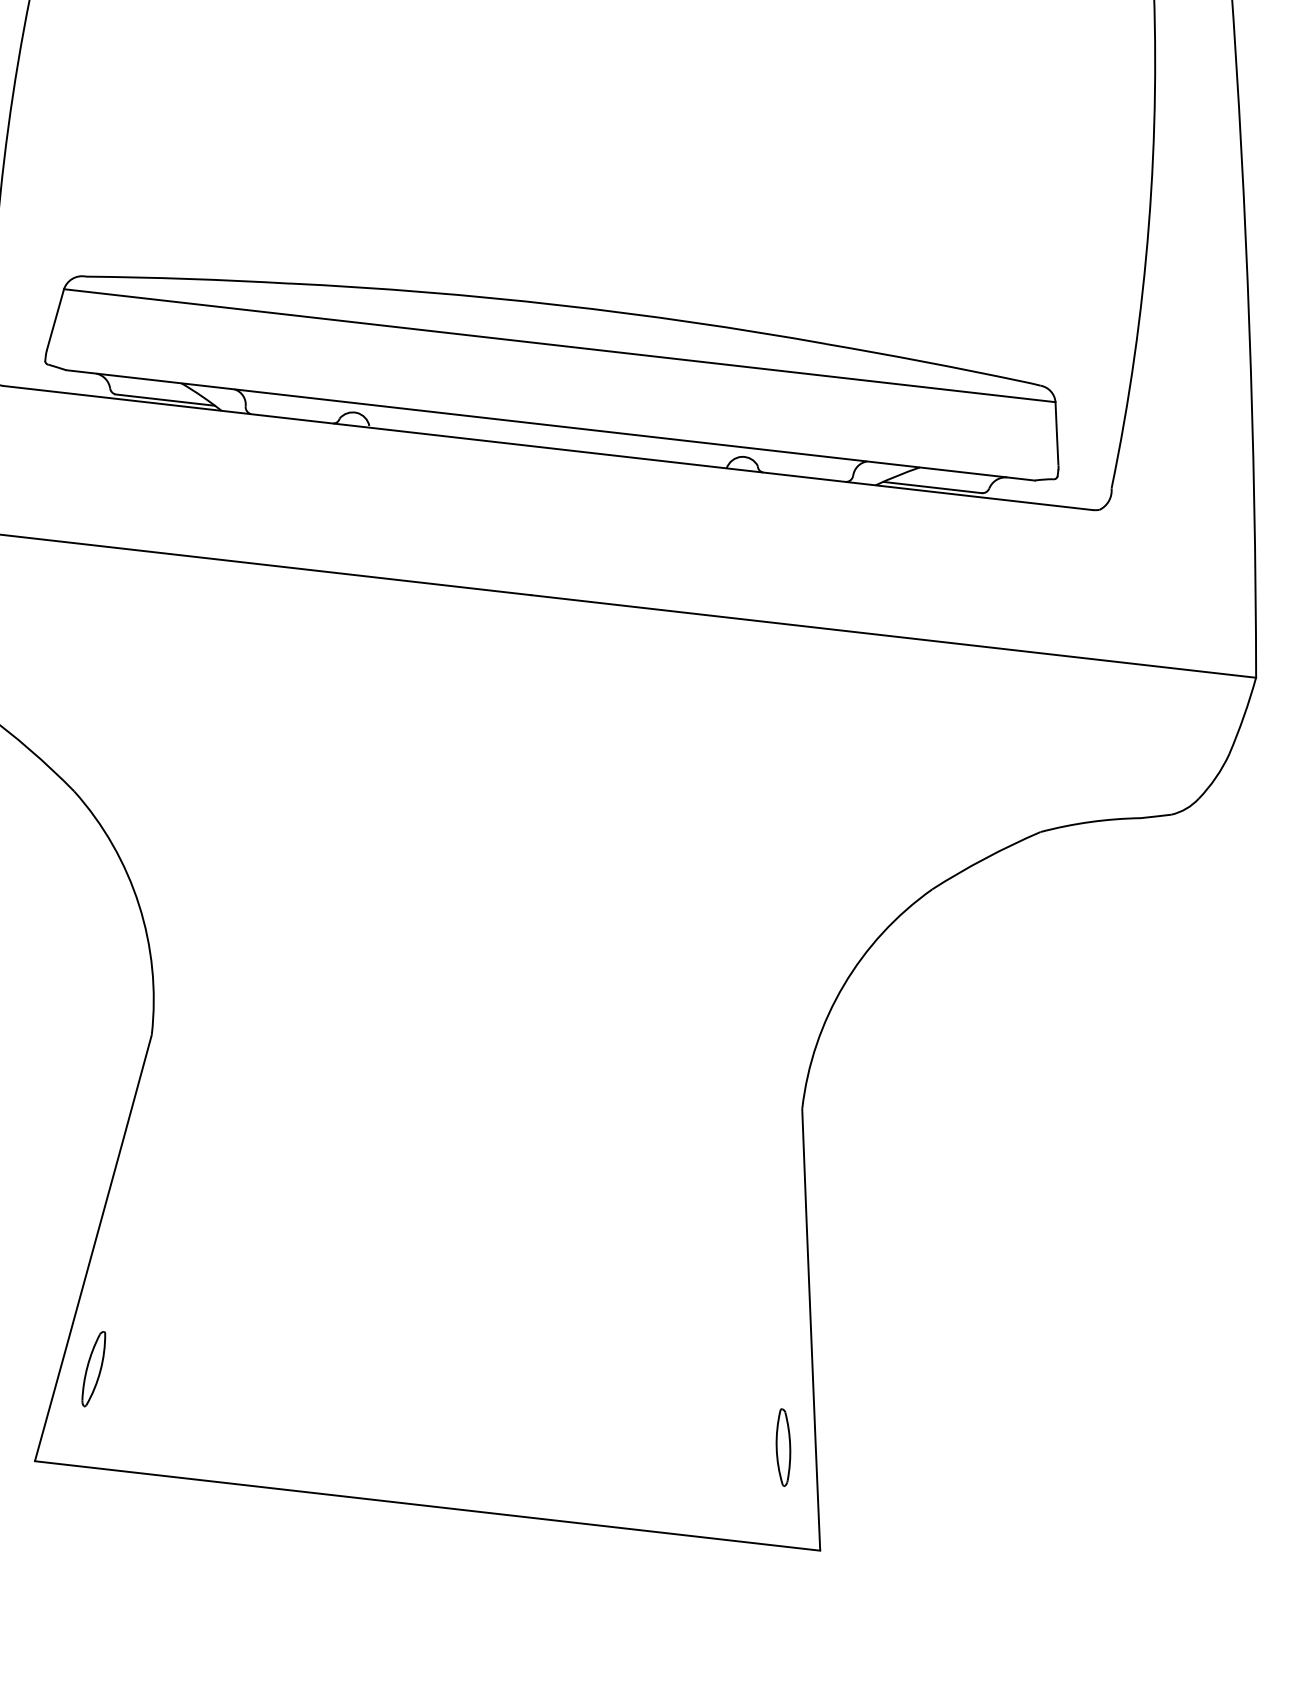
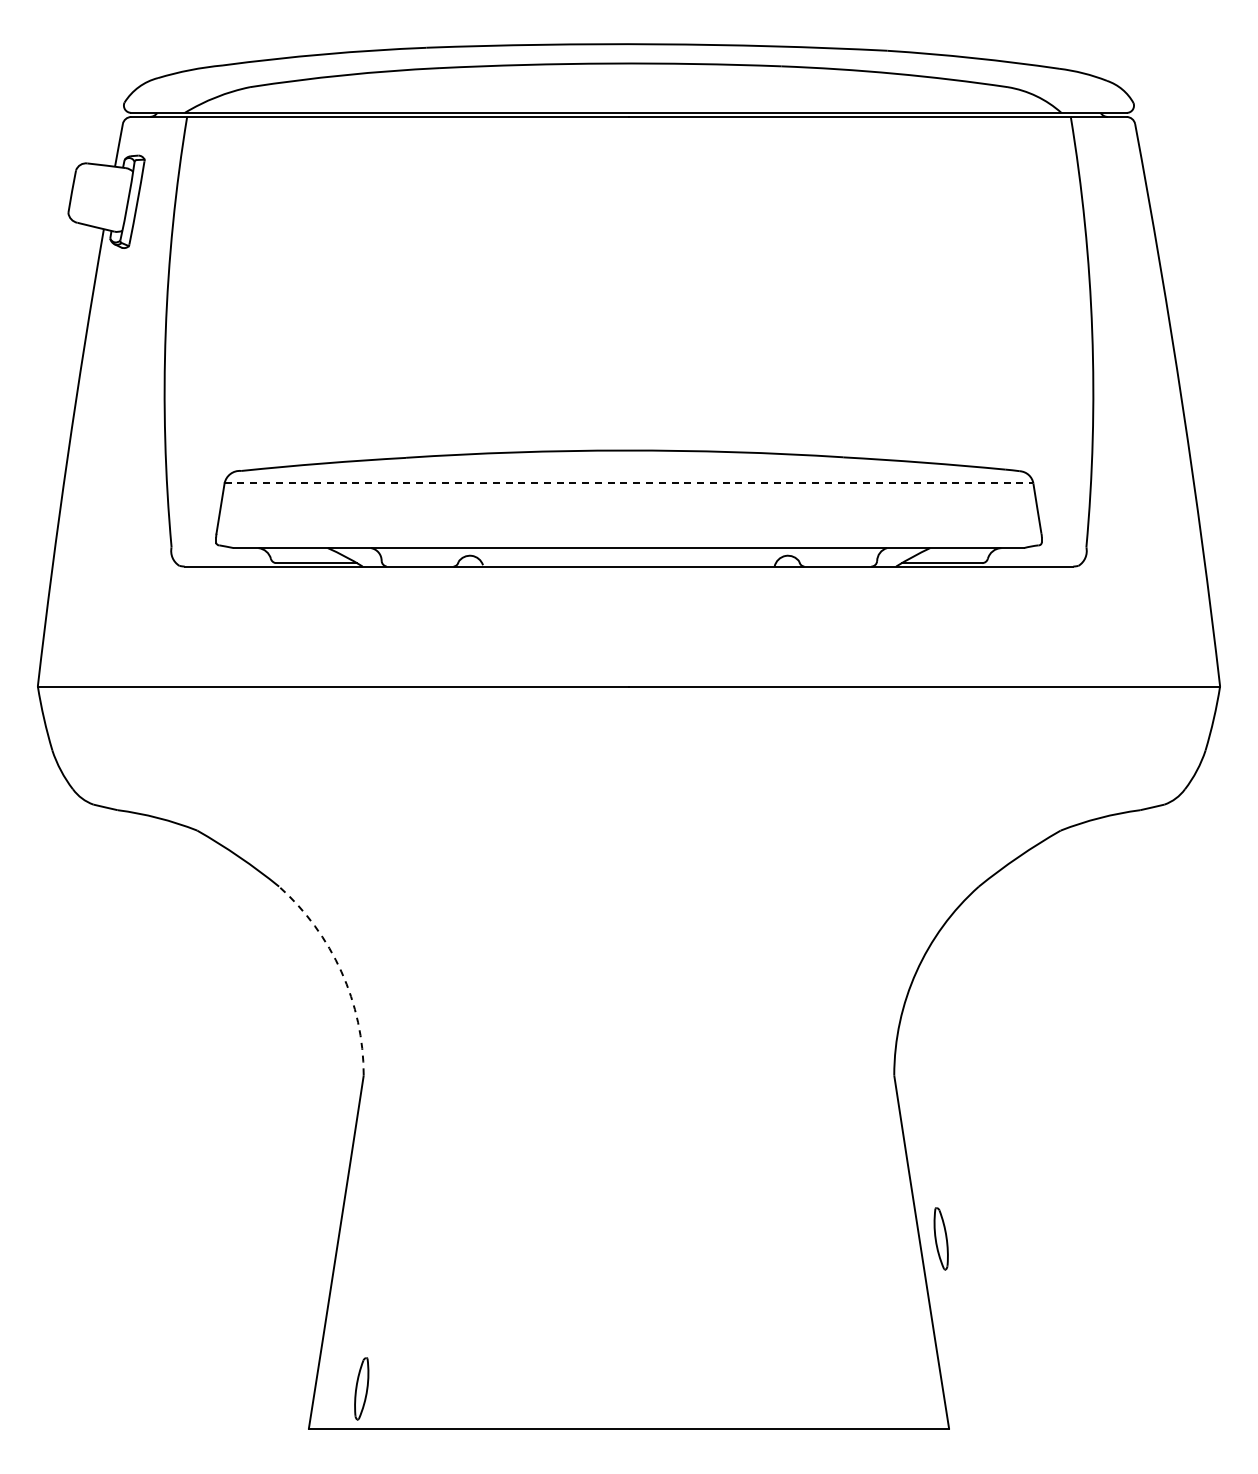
line: (560, 346) -> (629, 483), solid -> dashed
arc: (139, 904) -> (341, 971), solid -> dashed
part: (93, 1368) -> (361, 1388), moved
part: (782, 1447) -> (940, 1238), moved

